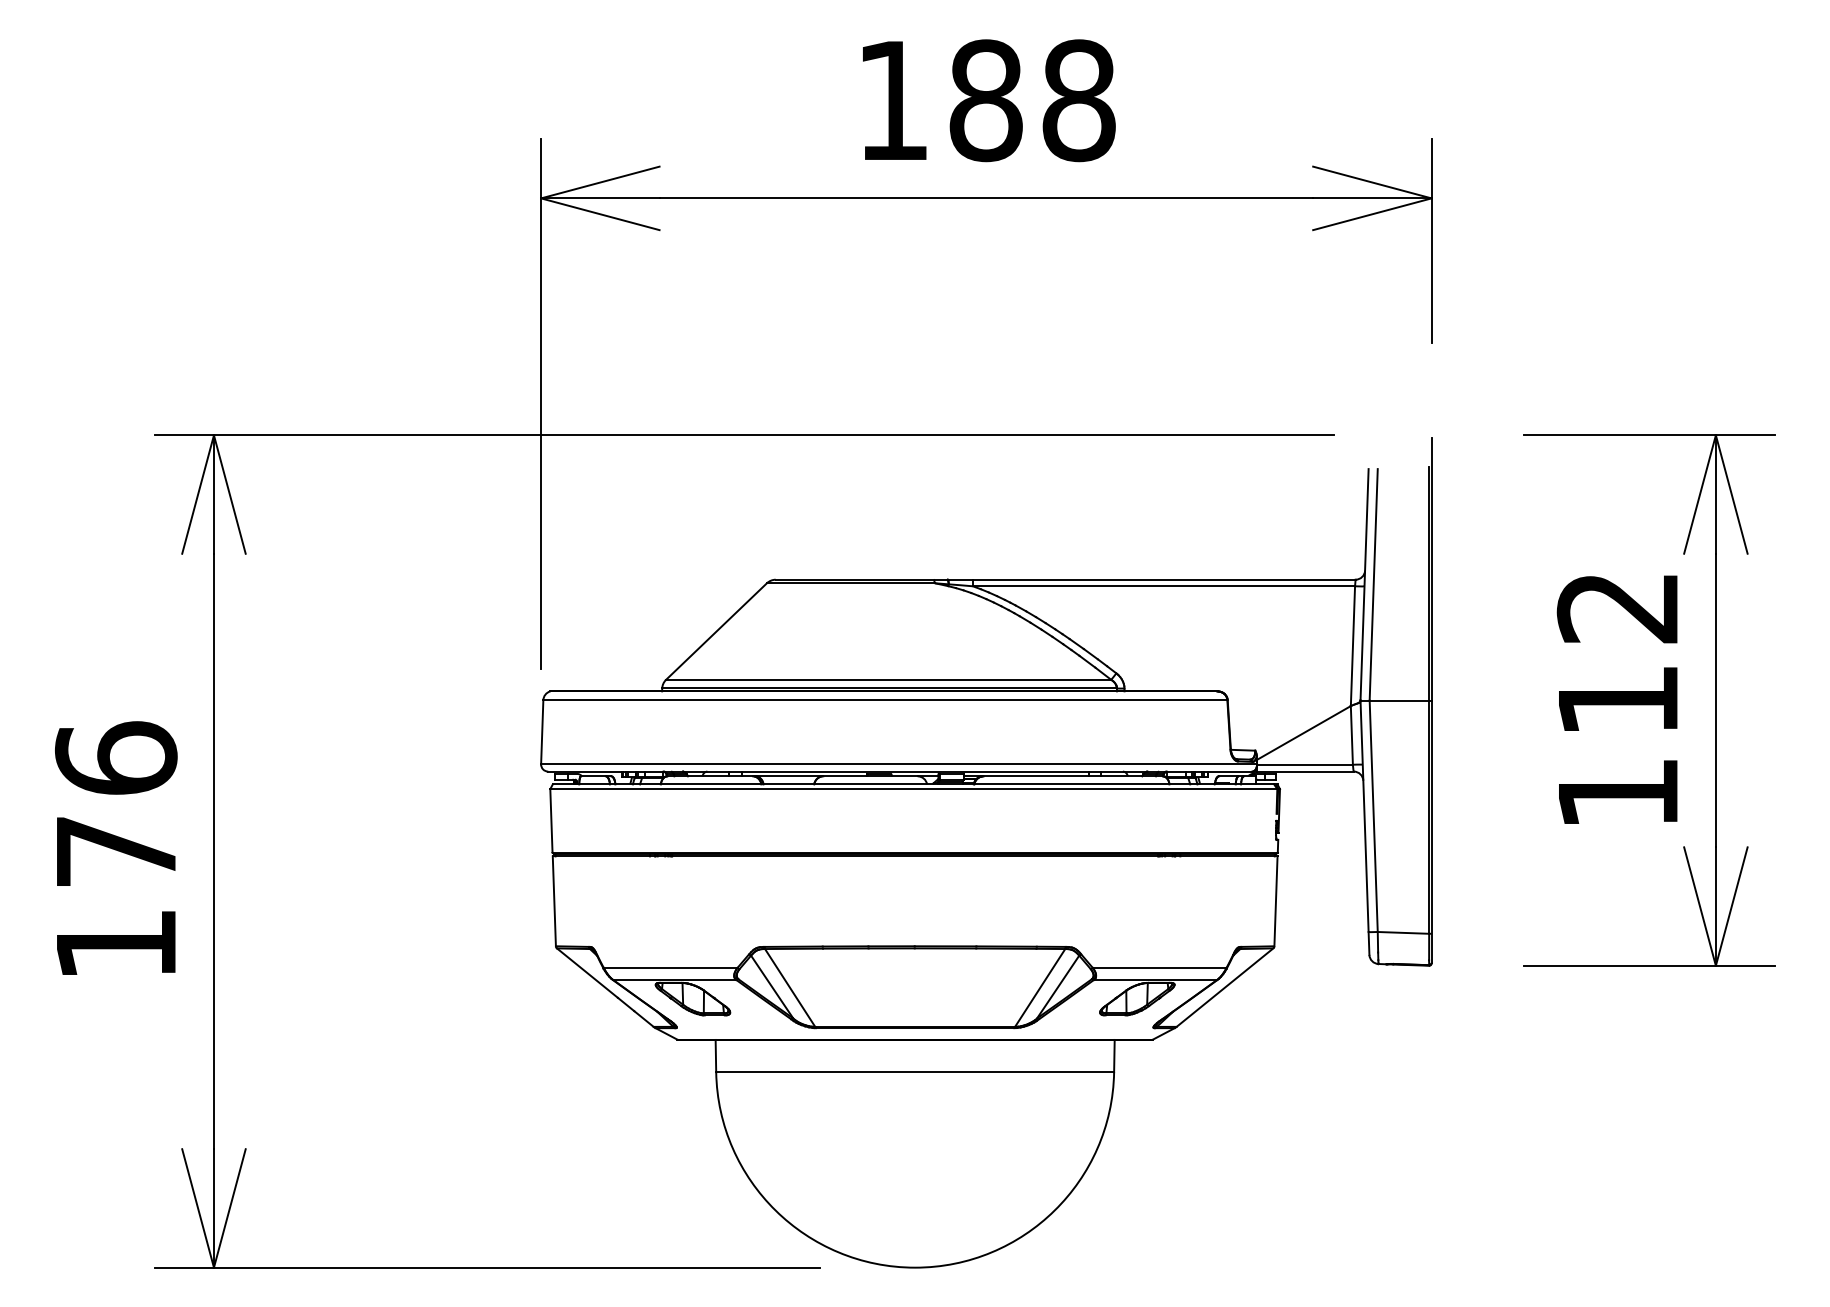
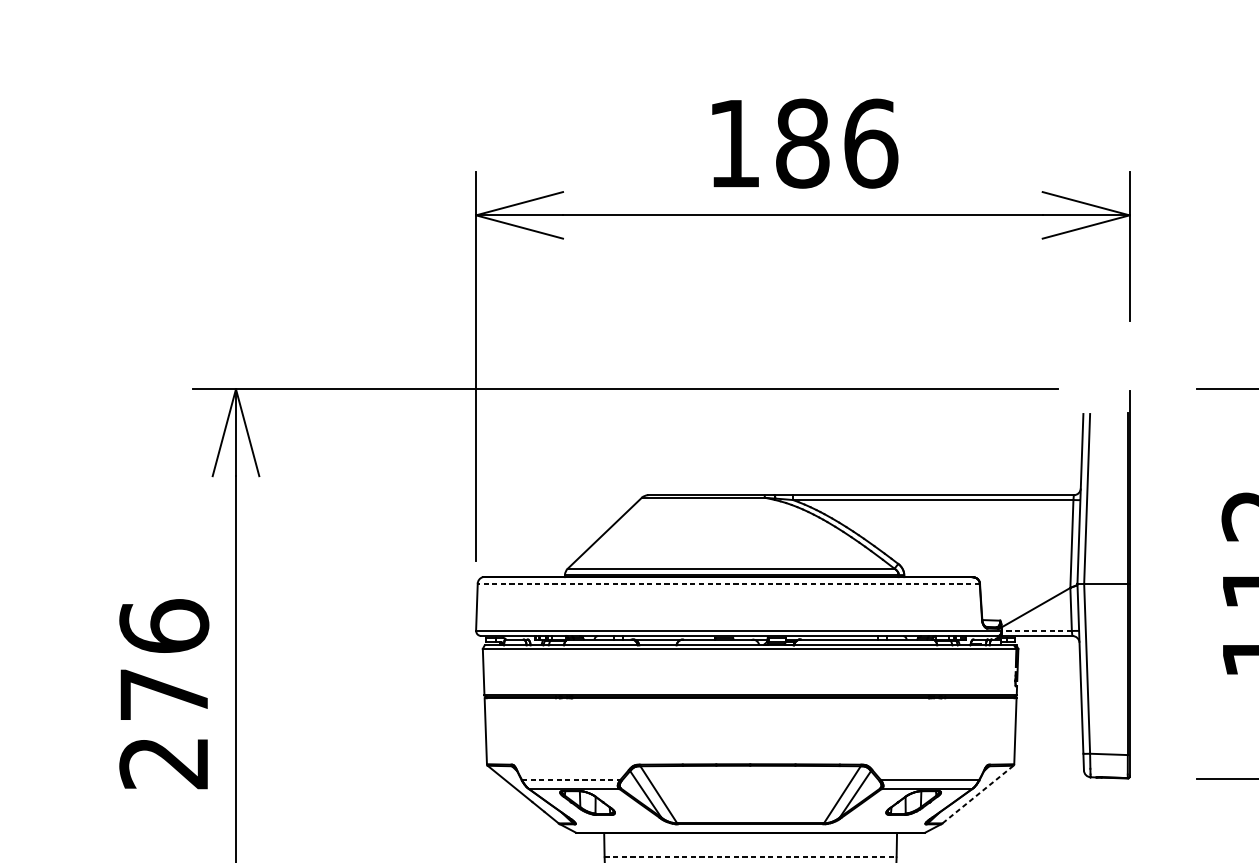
text: (1079, 100) -> (871, 143), 188 -> 186
line: (885, 700) -> (728, 583), solid -> dashed
line: (1305, 764) -> (1037, 630), solid -> dashed
text: (115, 945) -> (163, 763), 176 -> 276
line: (670, 967) -> (571, 779), solid -> dashed
line: (1224, 987) -> (977, 794), solid -> dashed
line: (915, 1072) -> (750, 856), solid -> dashed

